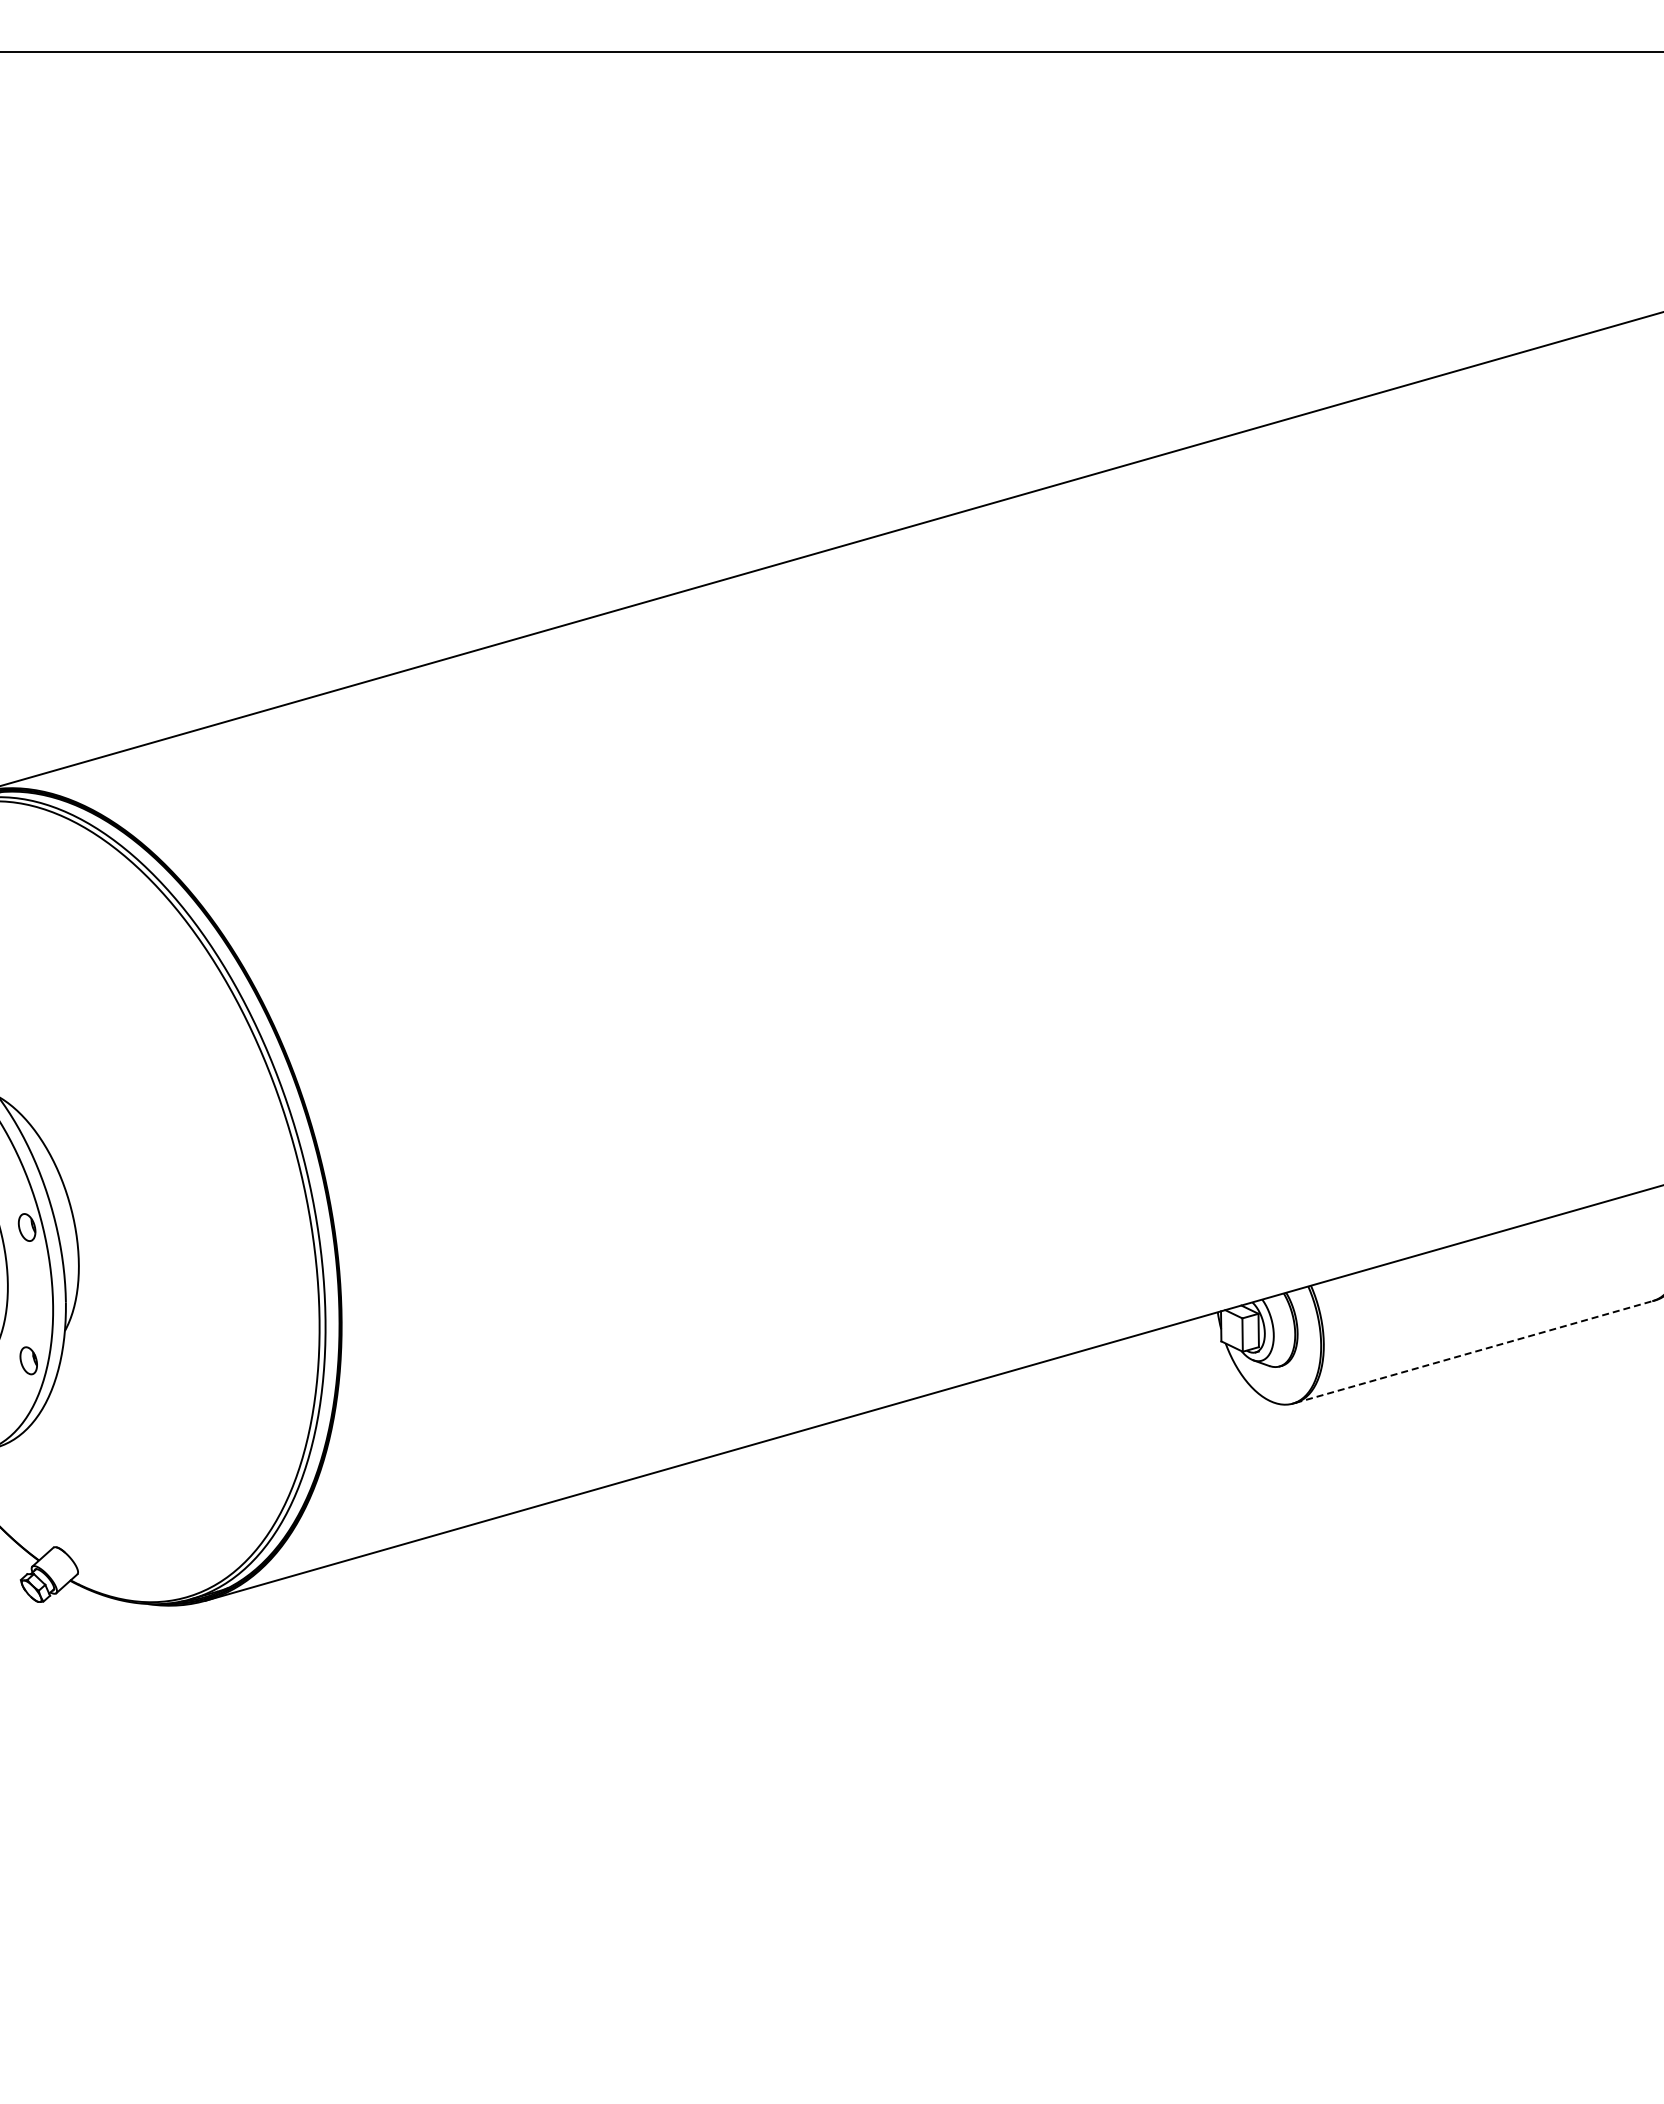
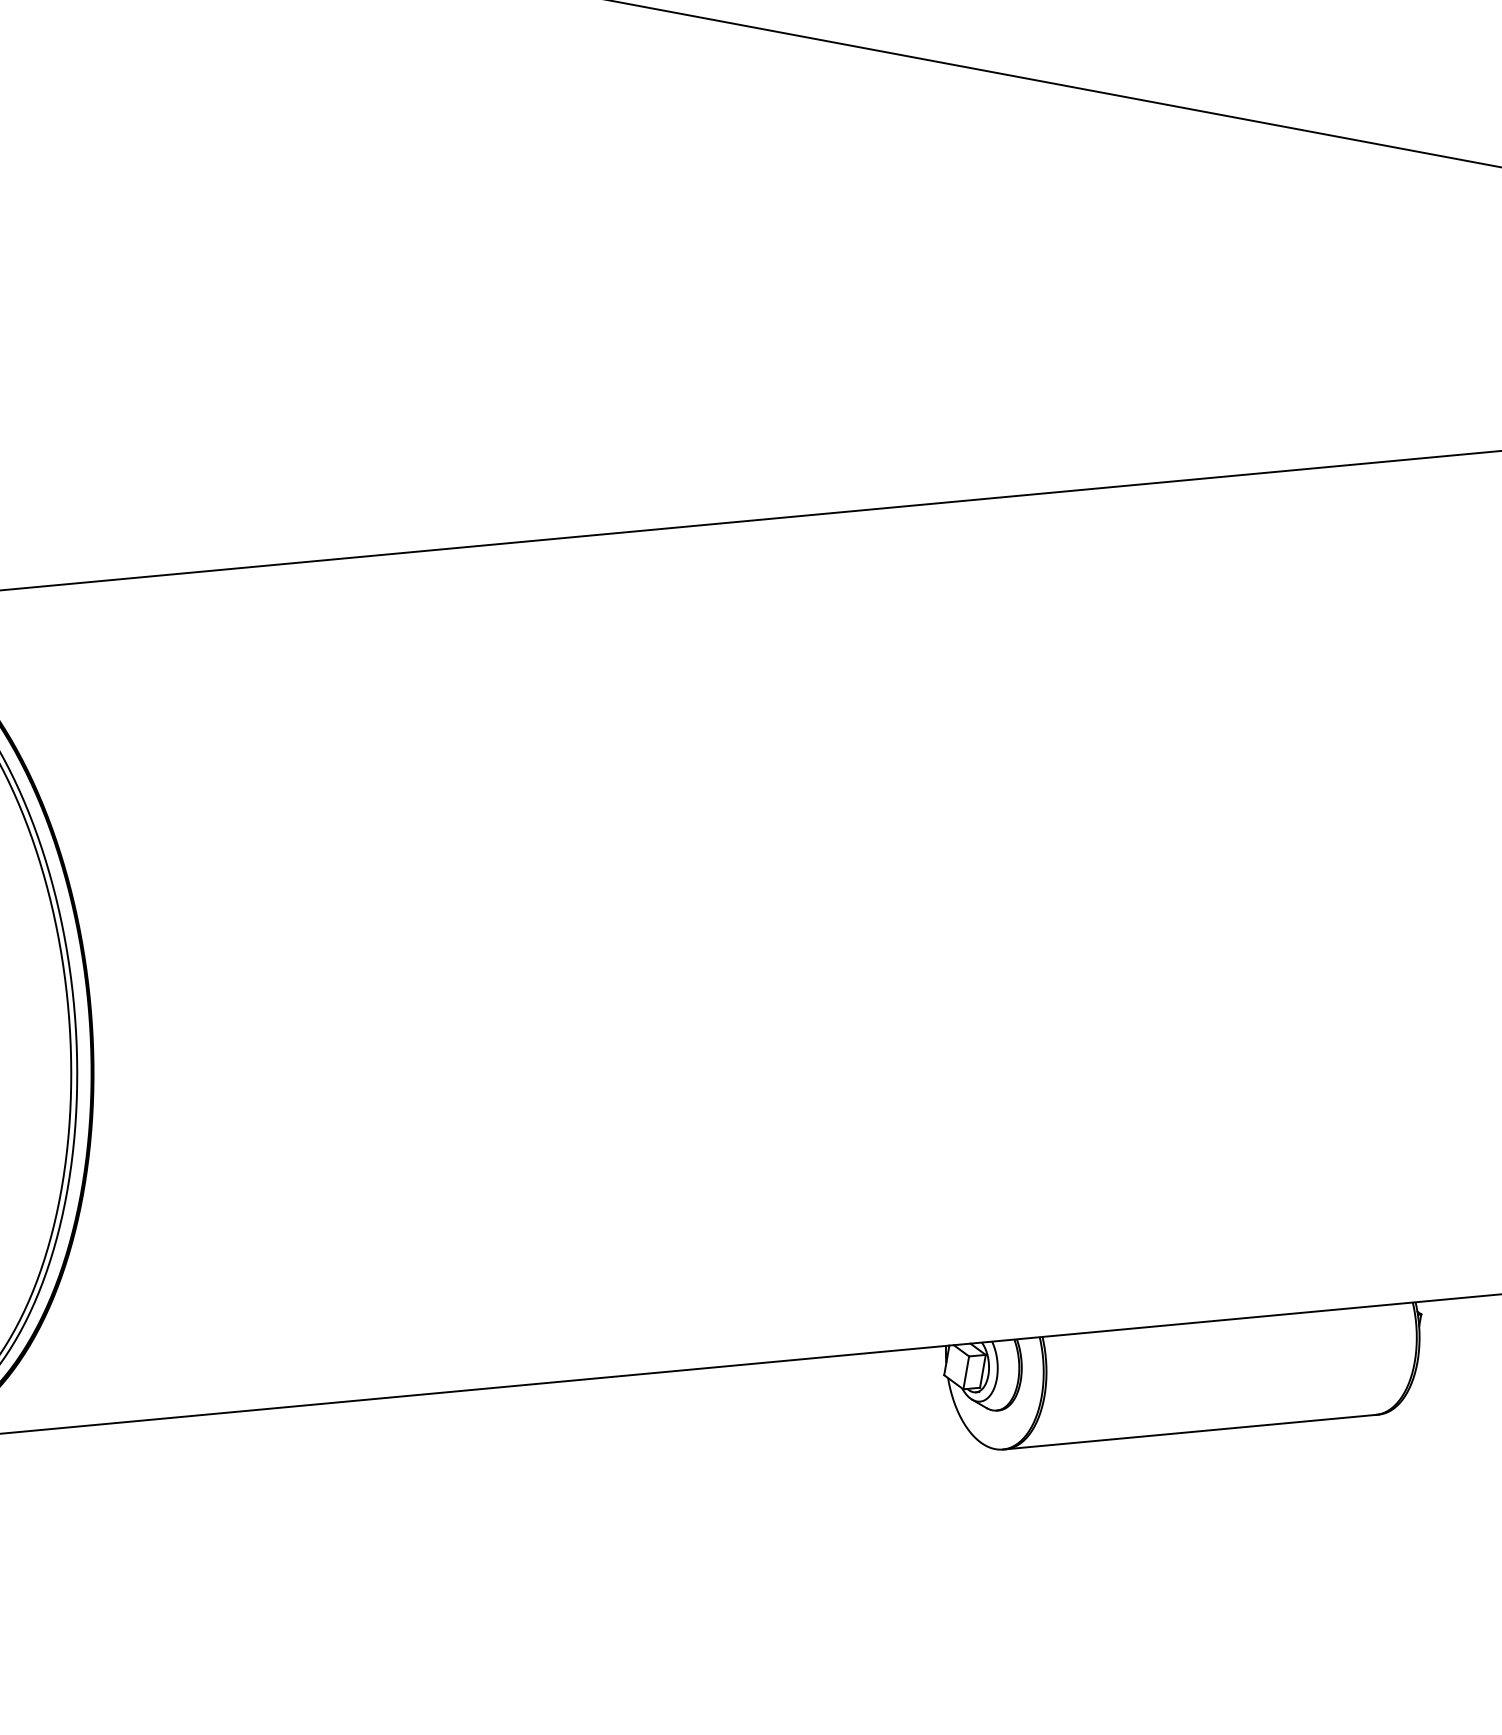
line: (1474, 1351) -> (1191, 1431), dashed -> solid

